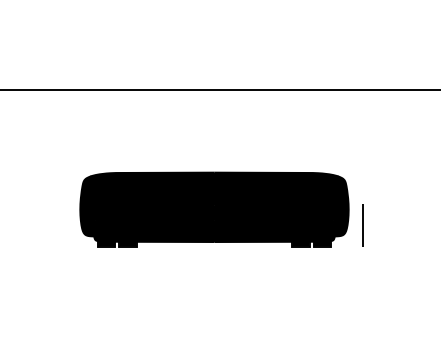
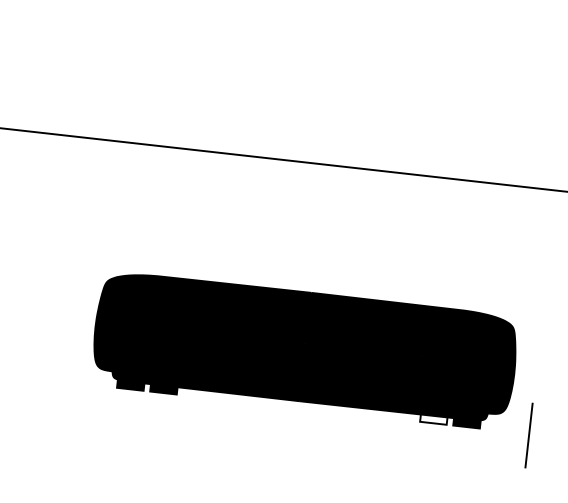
line: (362, 225) -> (527, 435), moved
fill: (300, 243) -> (433, 418), removed

